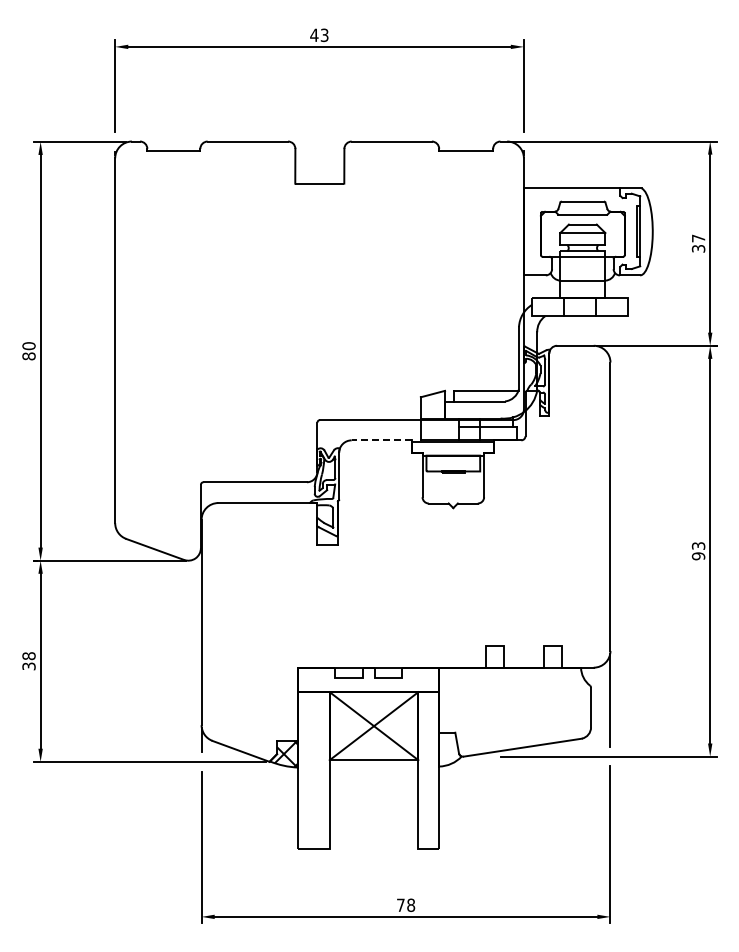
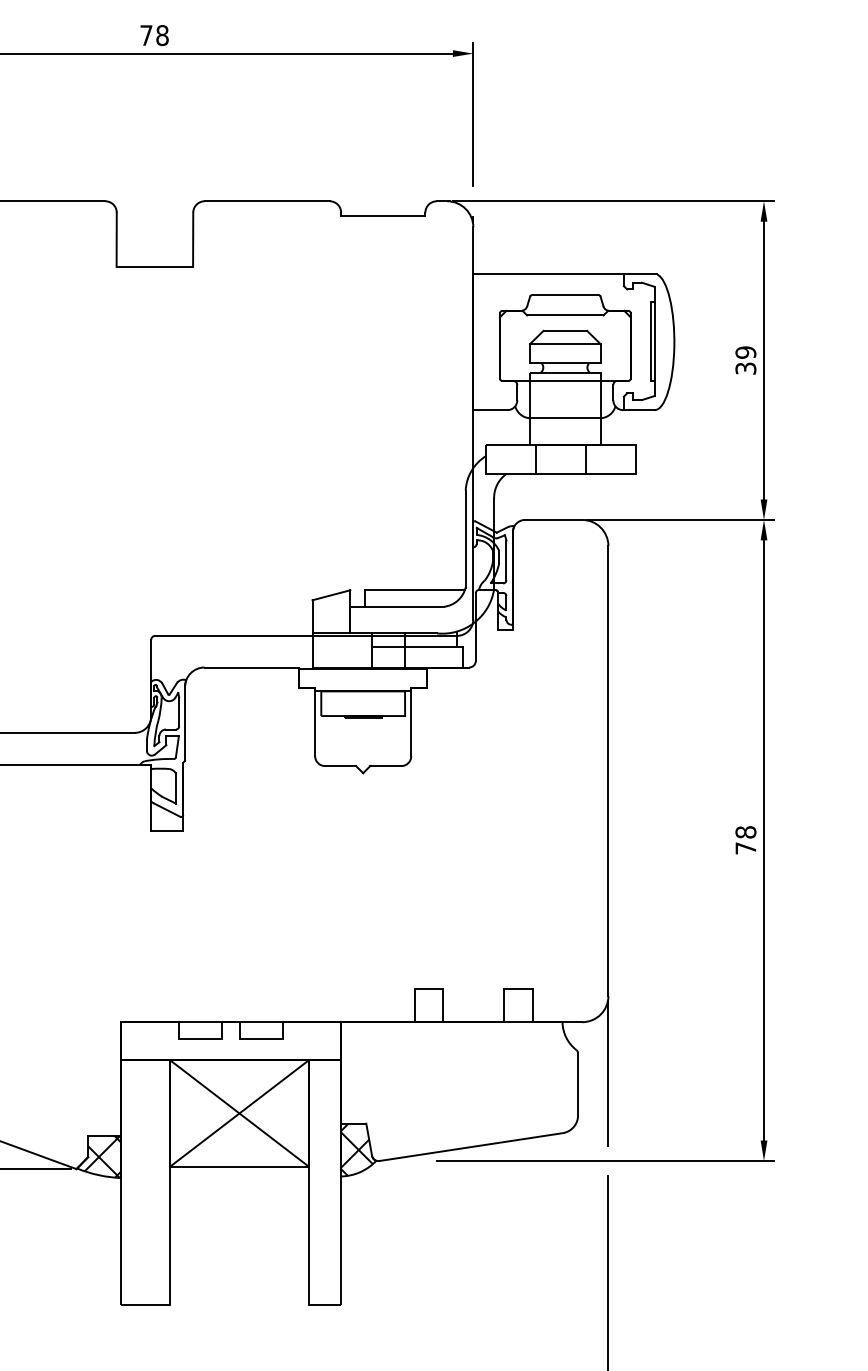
text: (319, 34) -> (154, 34), 43 -> 78
text: (698, 238) -> (745, 352), 37 -> 39
line: (381, 440) -> (251, 667), dashed -> solid
text: (698, 551) -> (745, 840), 93 -> 78
hatch: (449, 749) -> (357, 1149), added

